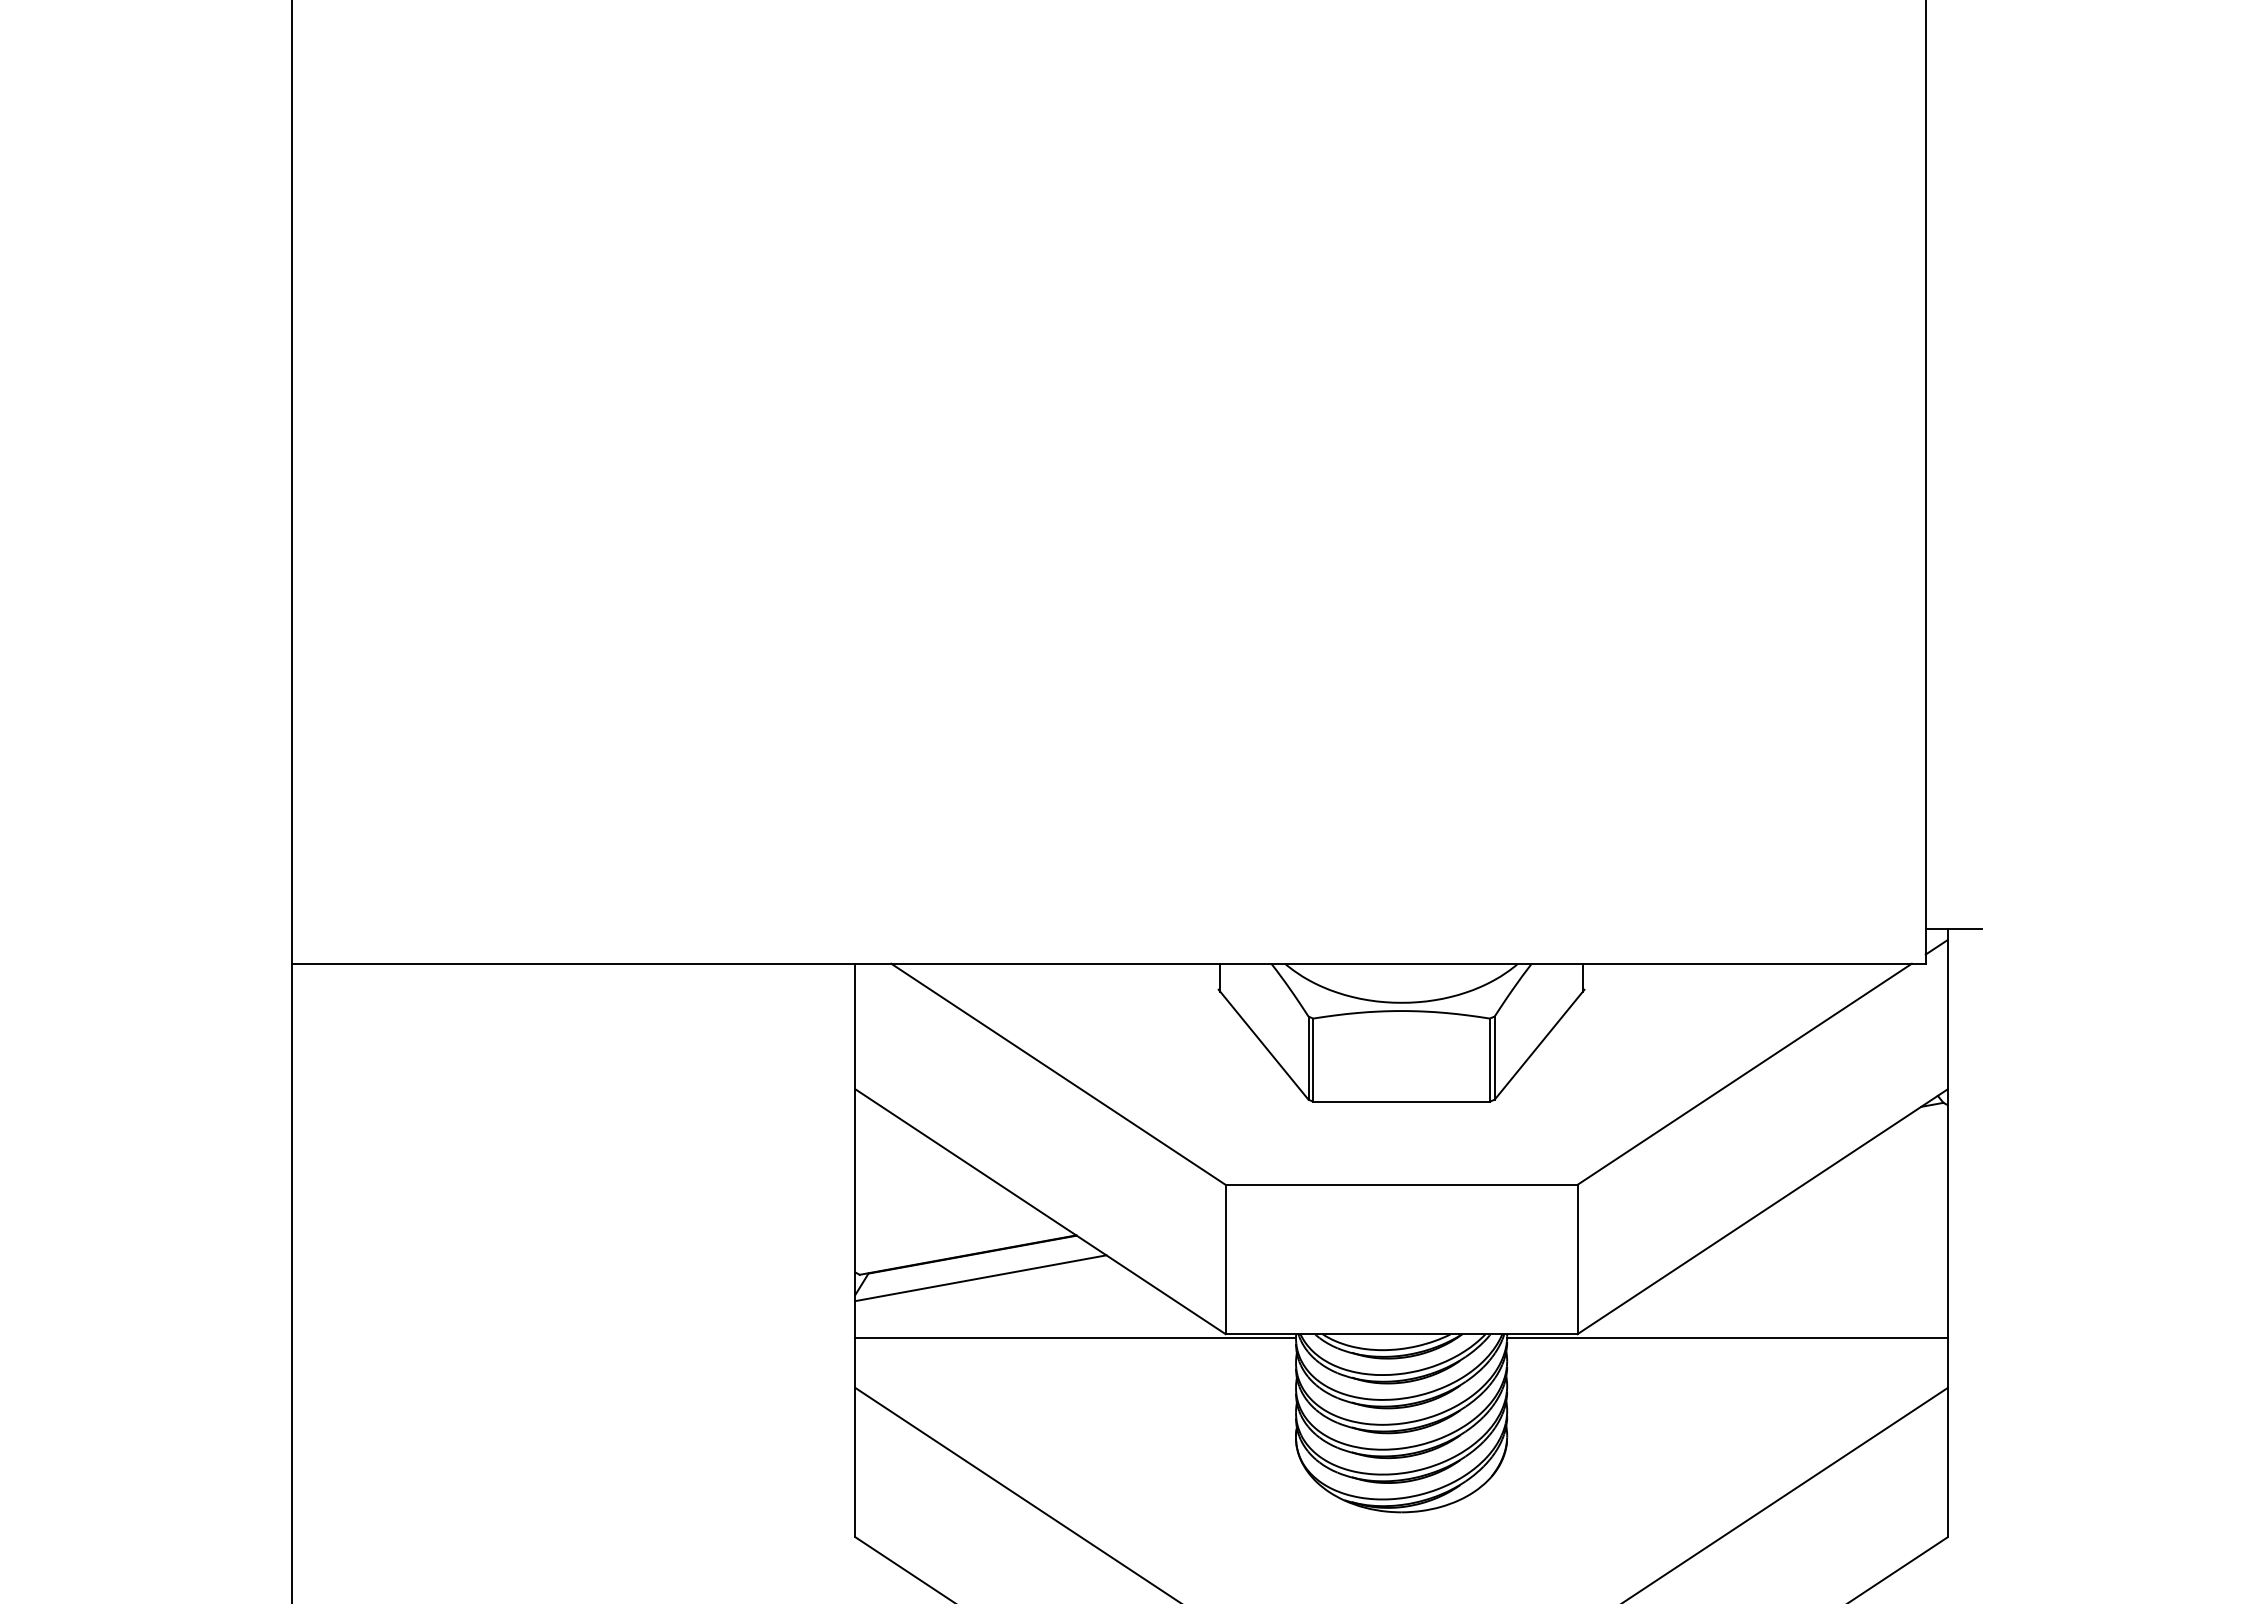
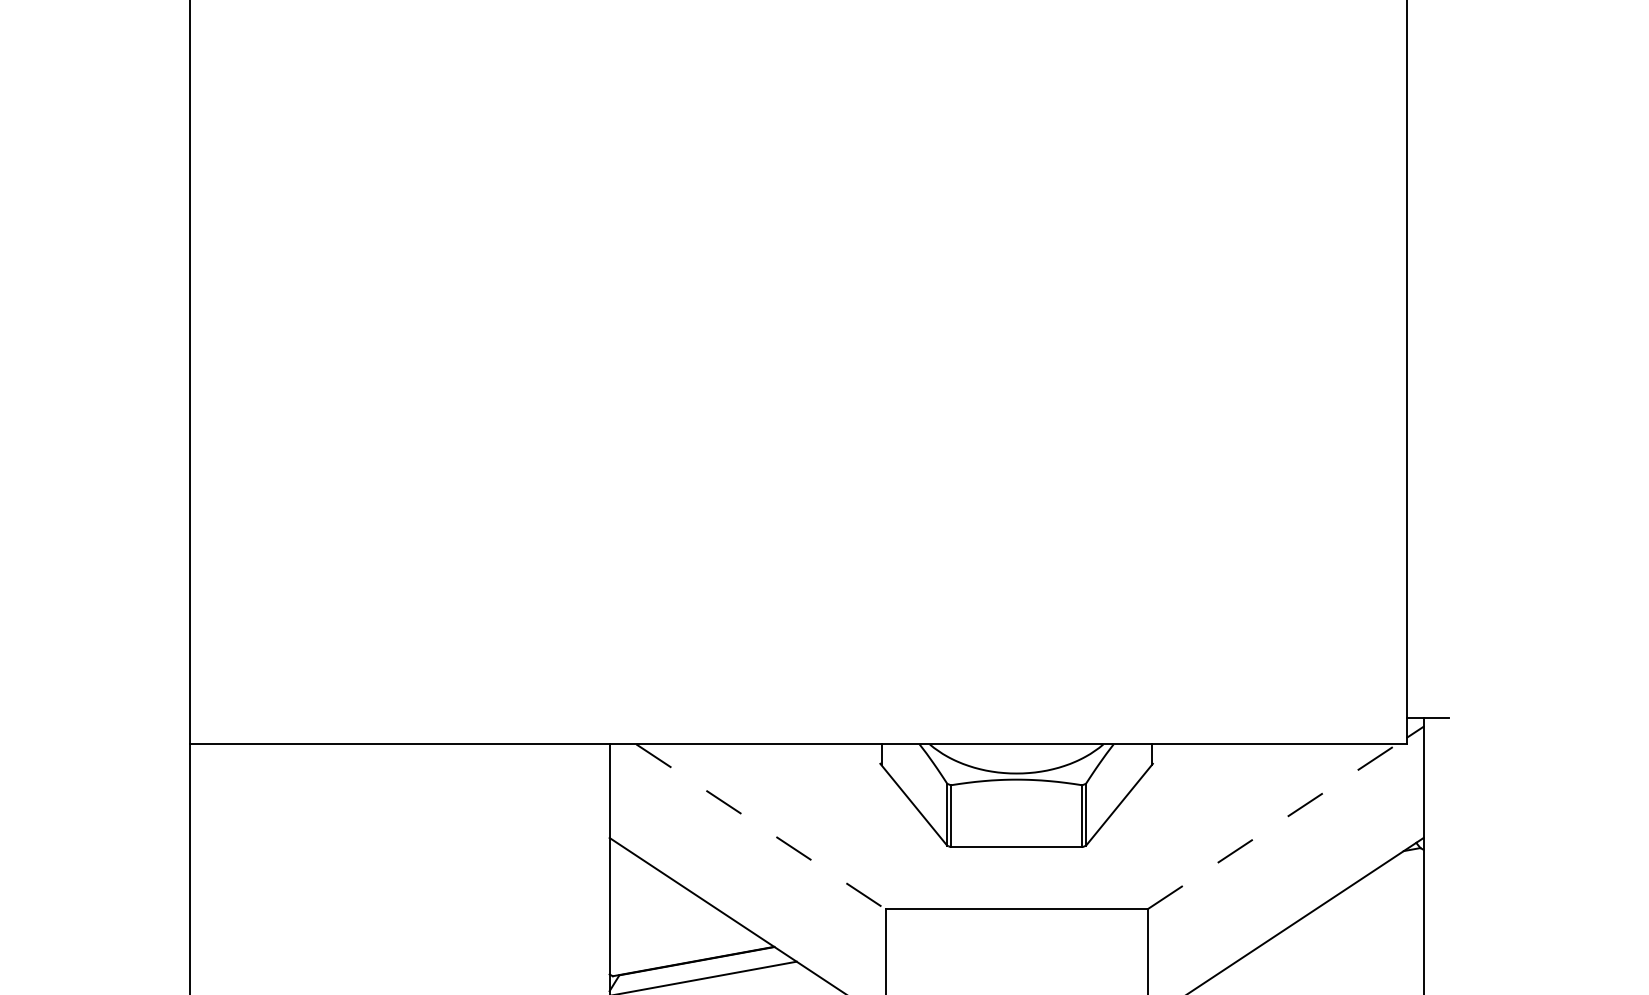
line: (1058, 1074) -> (760, 826), solid -> dashed
line: (1745, 1074) -> (1272, 826), solid -> dashed

